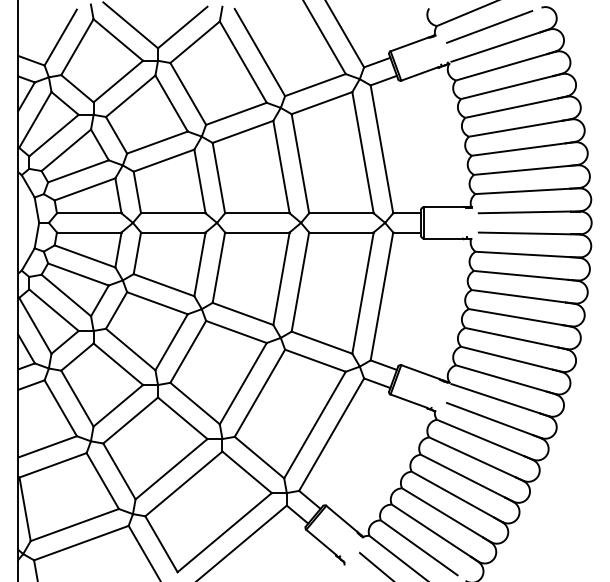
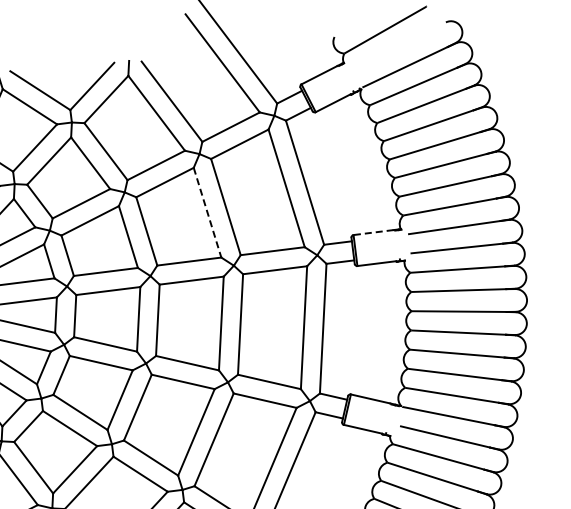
line: (489, 26) -> (396, 47), removed
line: (281, 167) -> (207, 213), solid -> dashed
line: (443, 207) -> (373, 232), solid -> dashed

